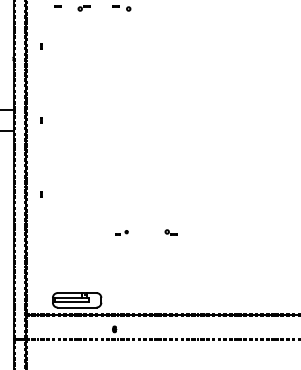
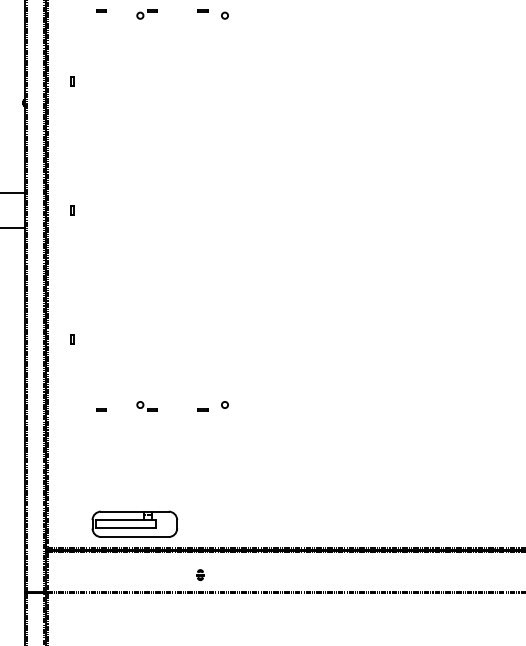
part: (121, 232) -> (212, 405), size x1.43
part: (170, 232) -> (146, 405), moved
part: (57, 234) -> (100, 409), added

